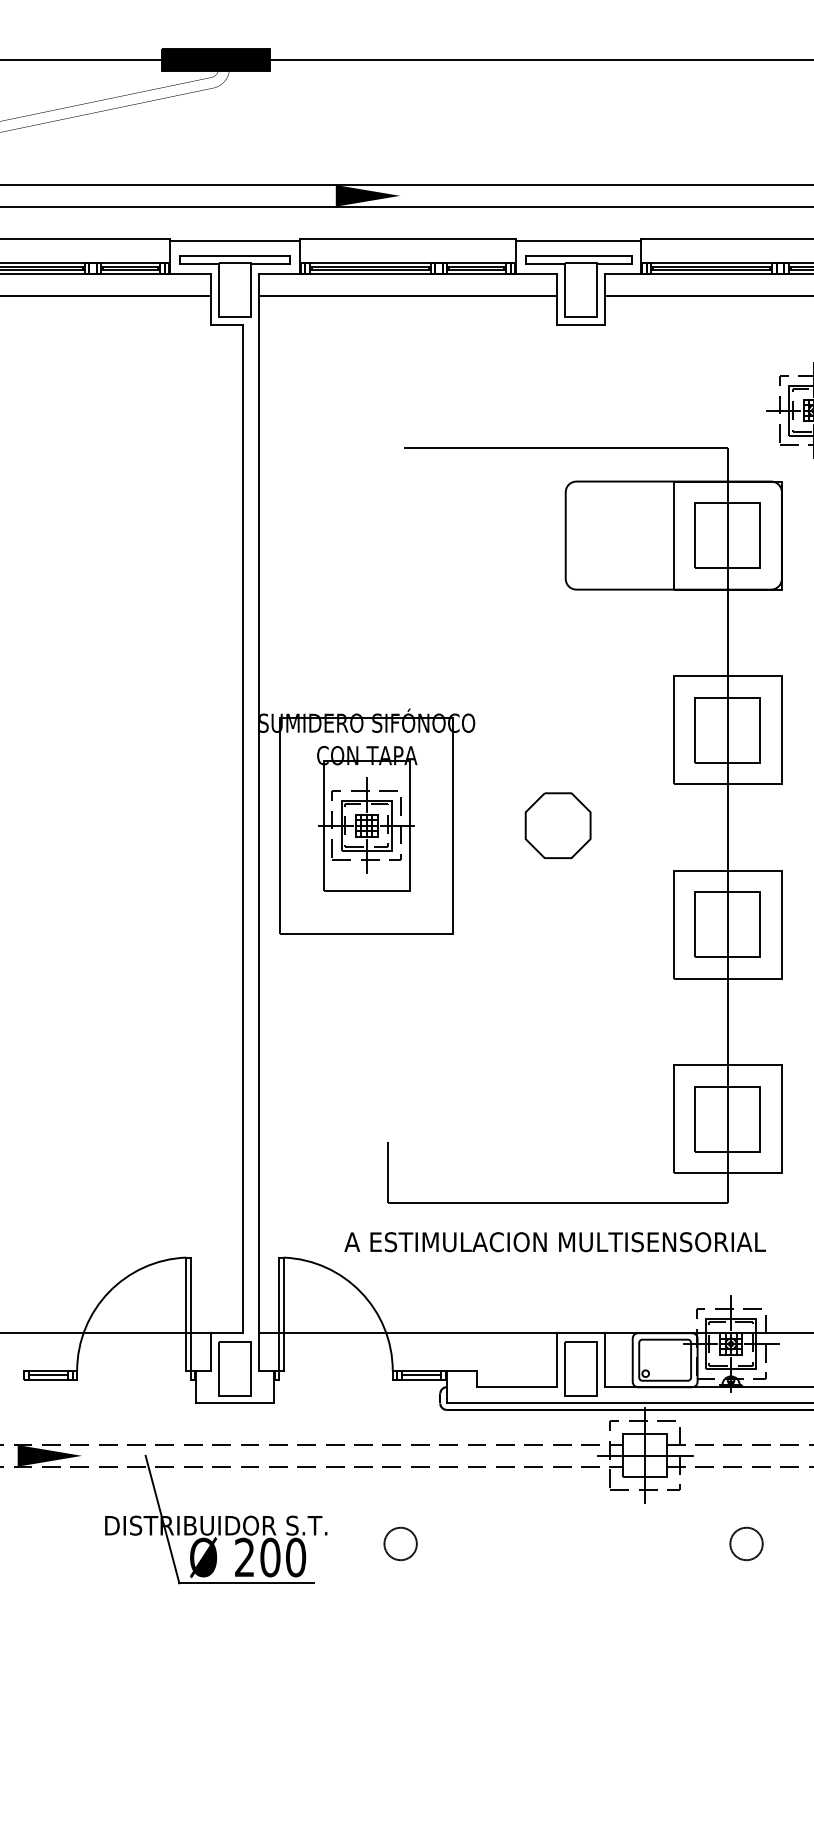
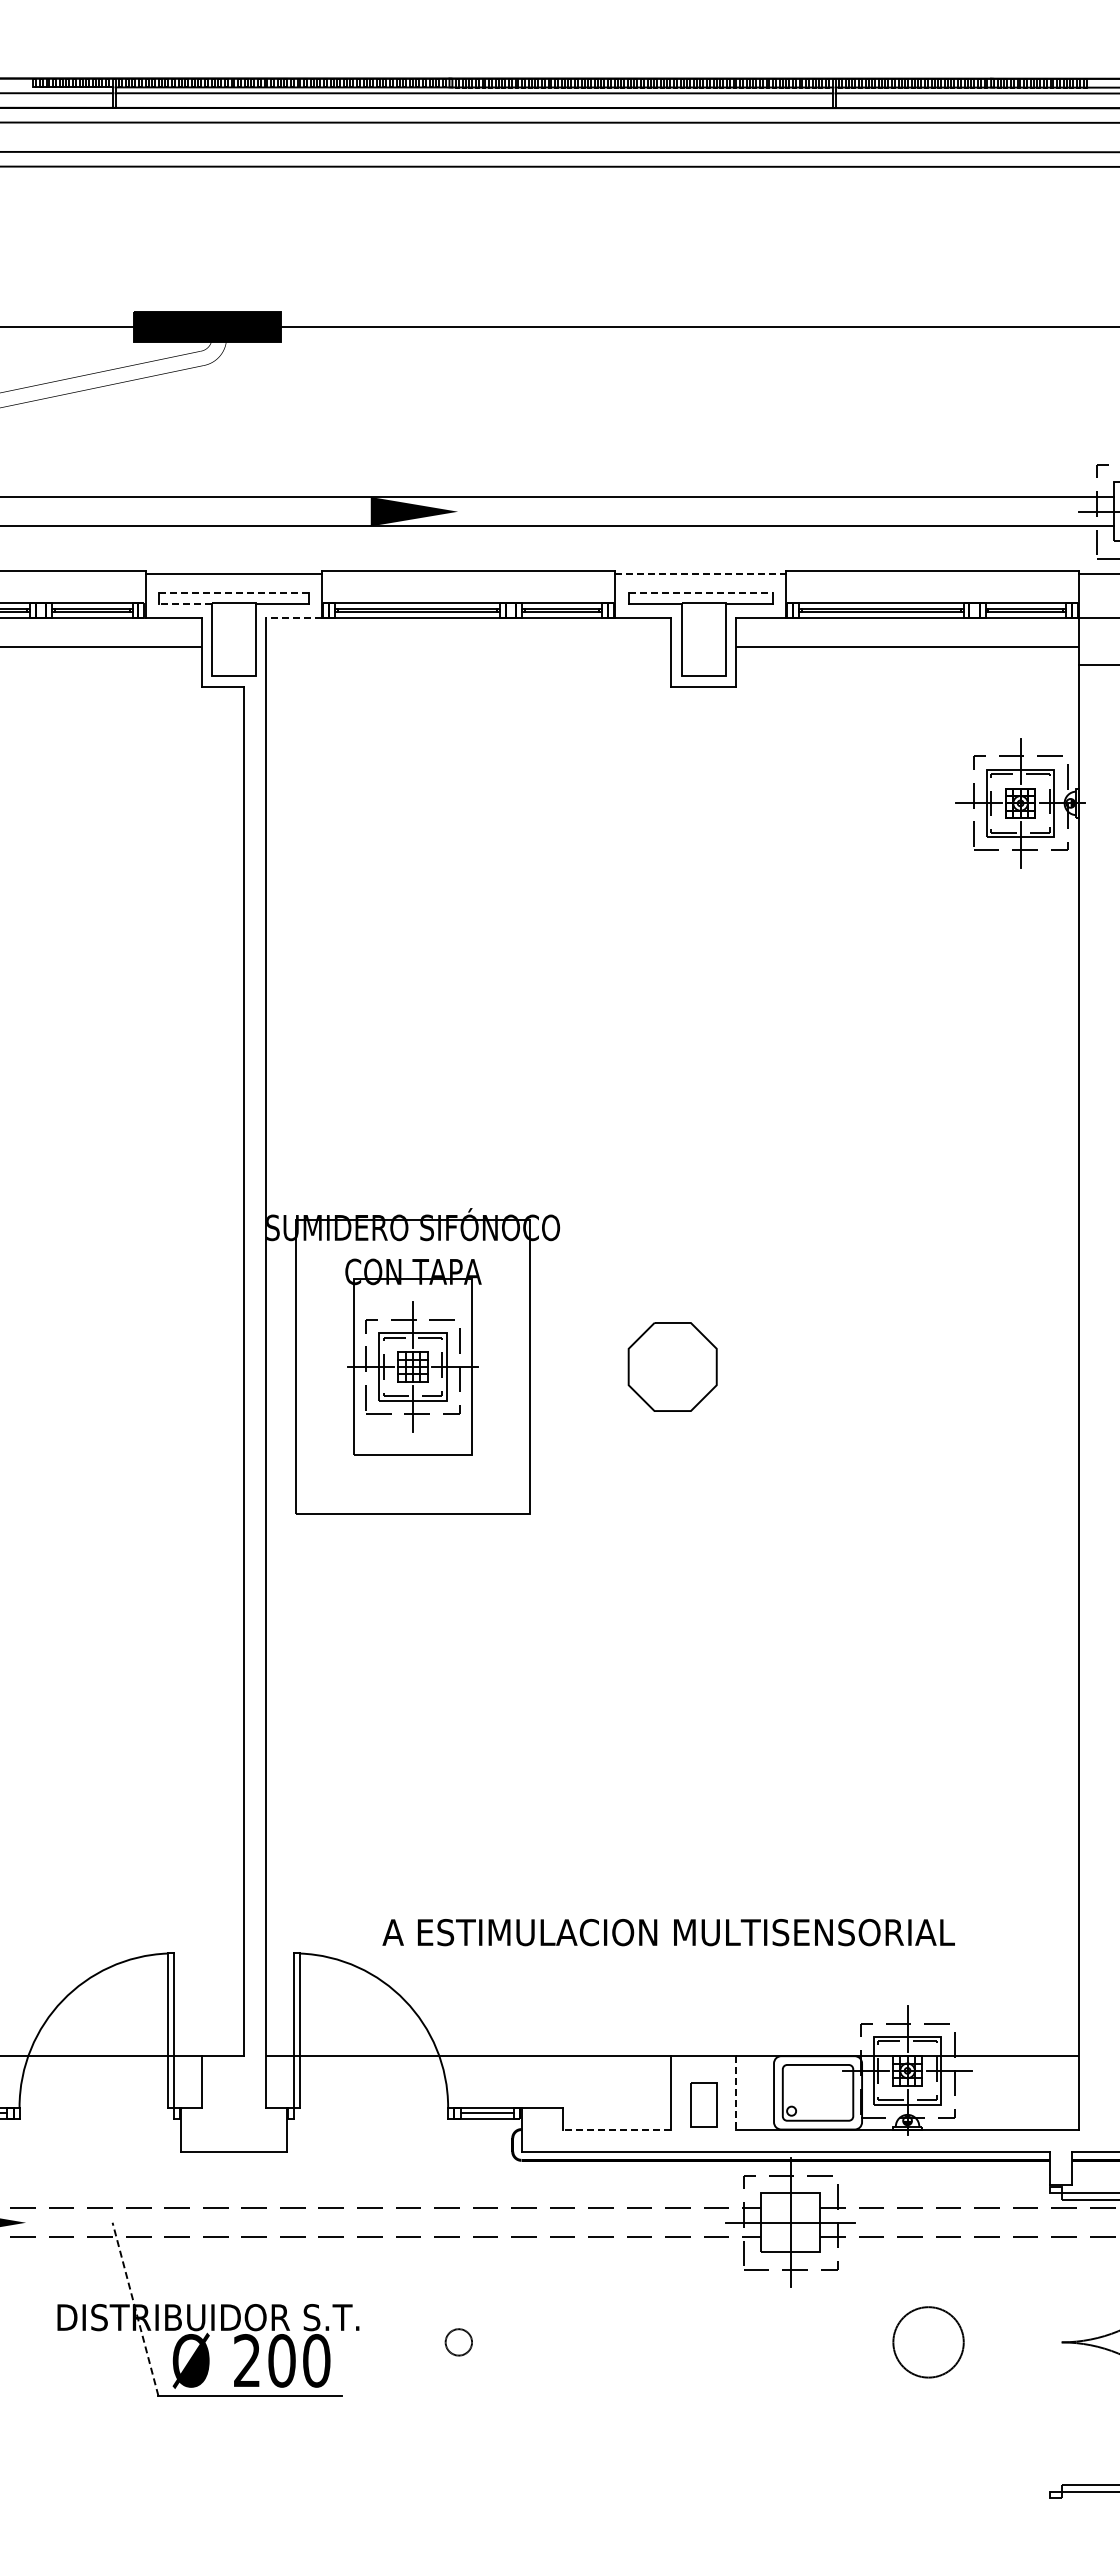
line: (579, 241) -> (701, 573), solid -> dashed
line: (234, 255) -> (233, 592), solid -> dashed
line: (578, 255) -> (700, 592), solid -> dashed
line: (198, 264) -> (184, 604), solid -> dashed
line: (279, 273) -> (294, 617), solid -> dashed
line: (407, 295) -> (468, 647), removed
part: (673, 784) -> (829, 1310), removed
line: (604, 1359) -> (735, 2092), solid -> dashed
part: (234, 1368) -> (233, 2104), removed
part: (580, 1368) -> (703, 2104), size x0.6
line: (516, 1387) -> (616, 2129), solid -> dashed
line: (162, 1519) -> (135, 2309), solid -> dashed
circle: (400, 1544) -> (458, 2342), size x0.6
circle: (746, 1544) -> (928, 2342), size x1.6

